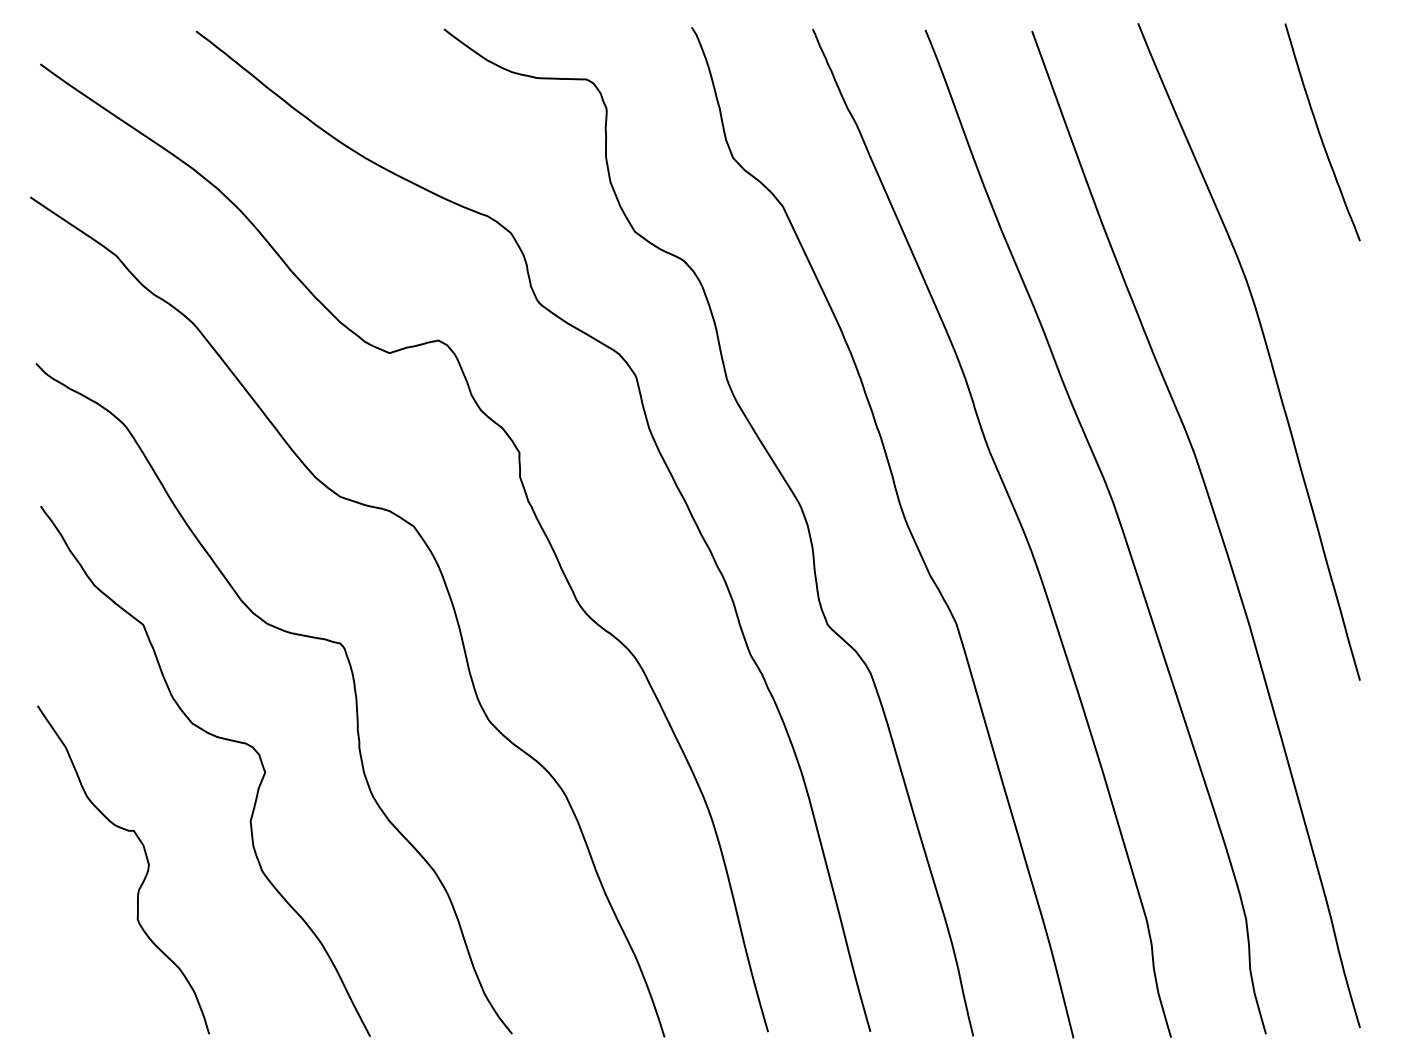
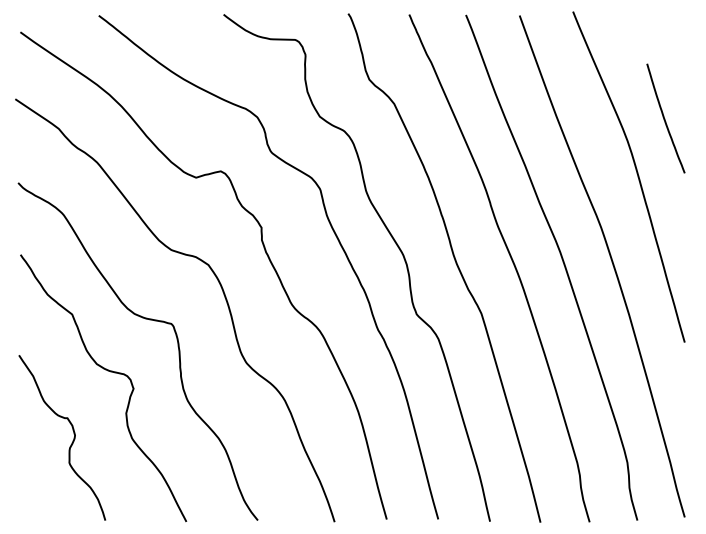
curve: (1321, 132) -> (665, 118), moved

